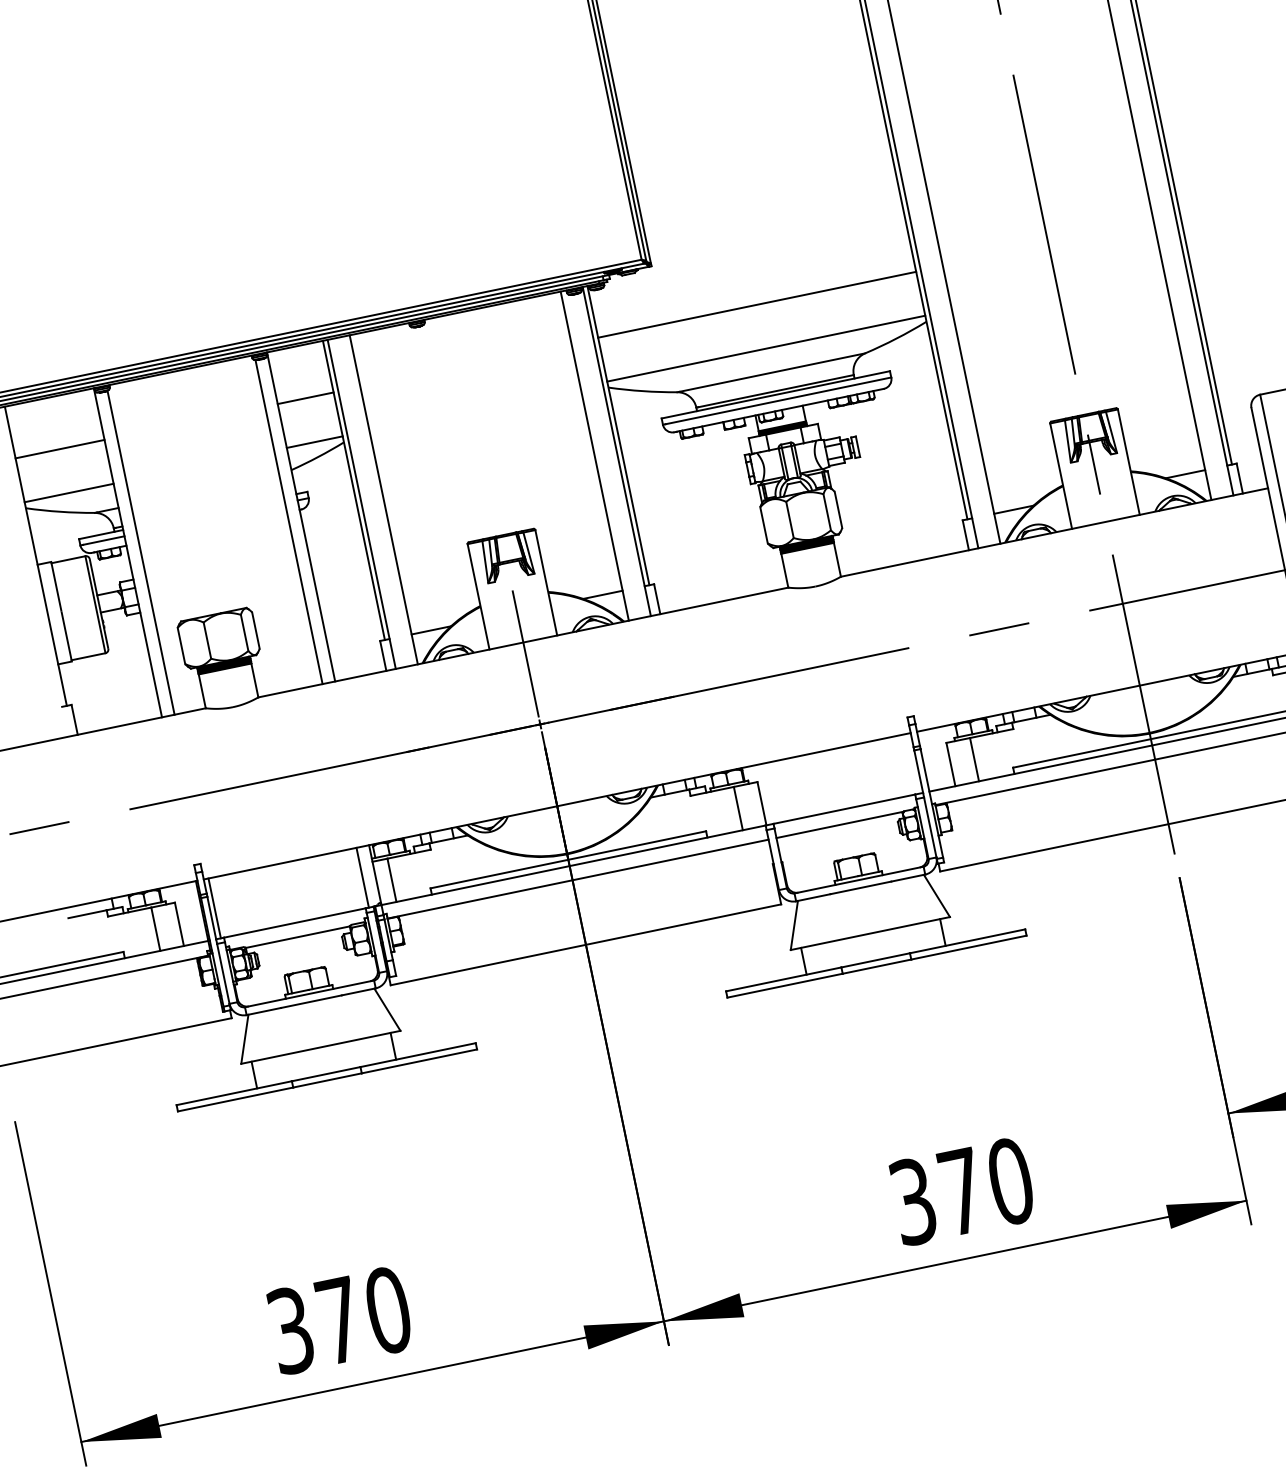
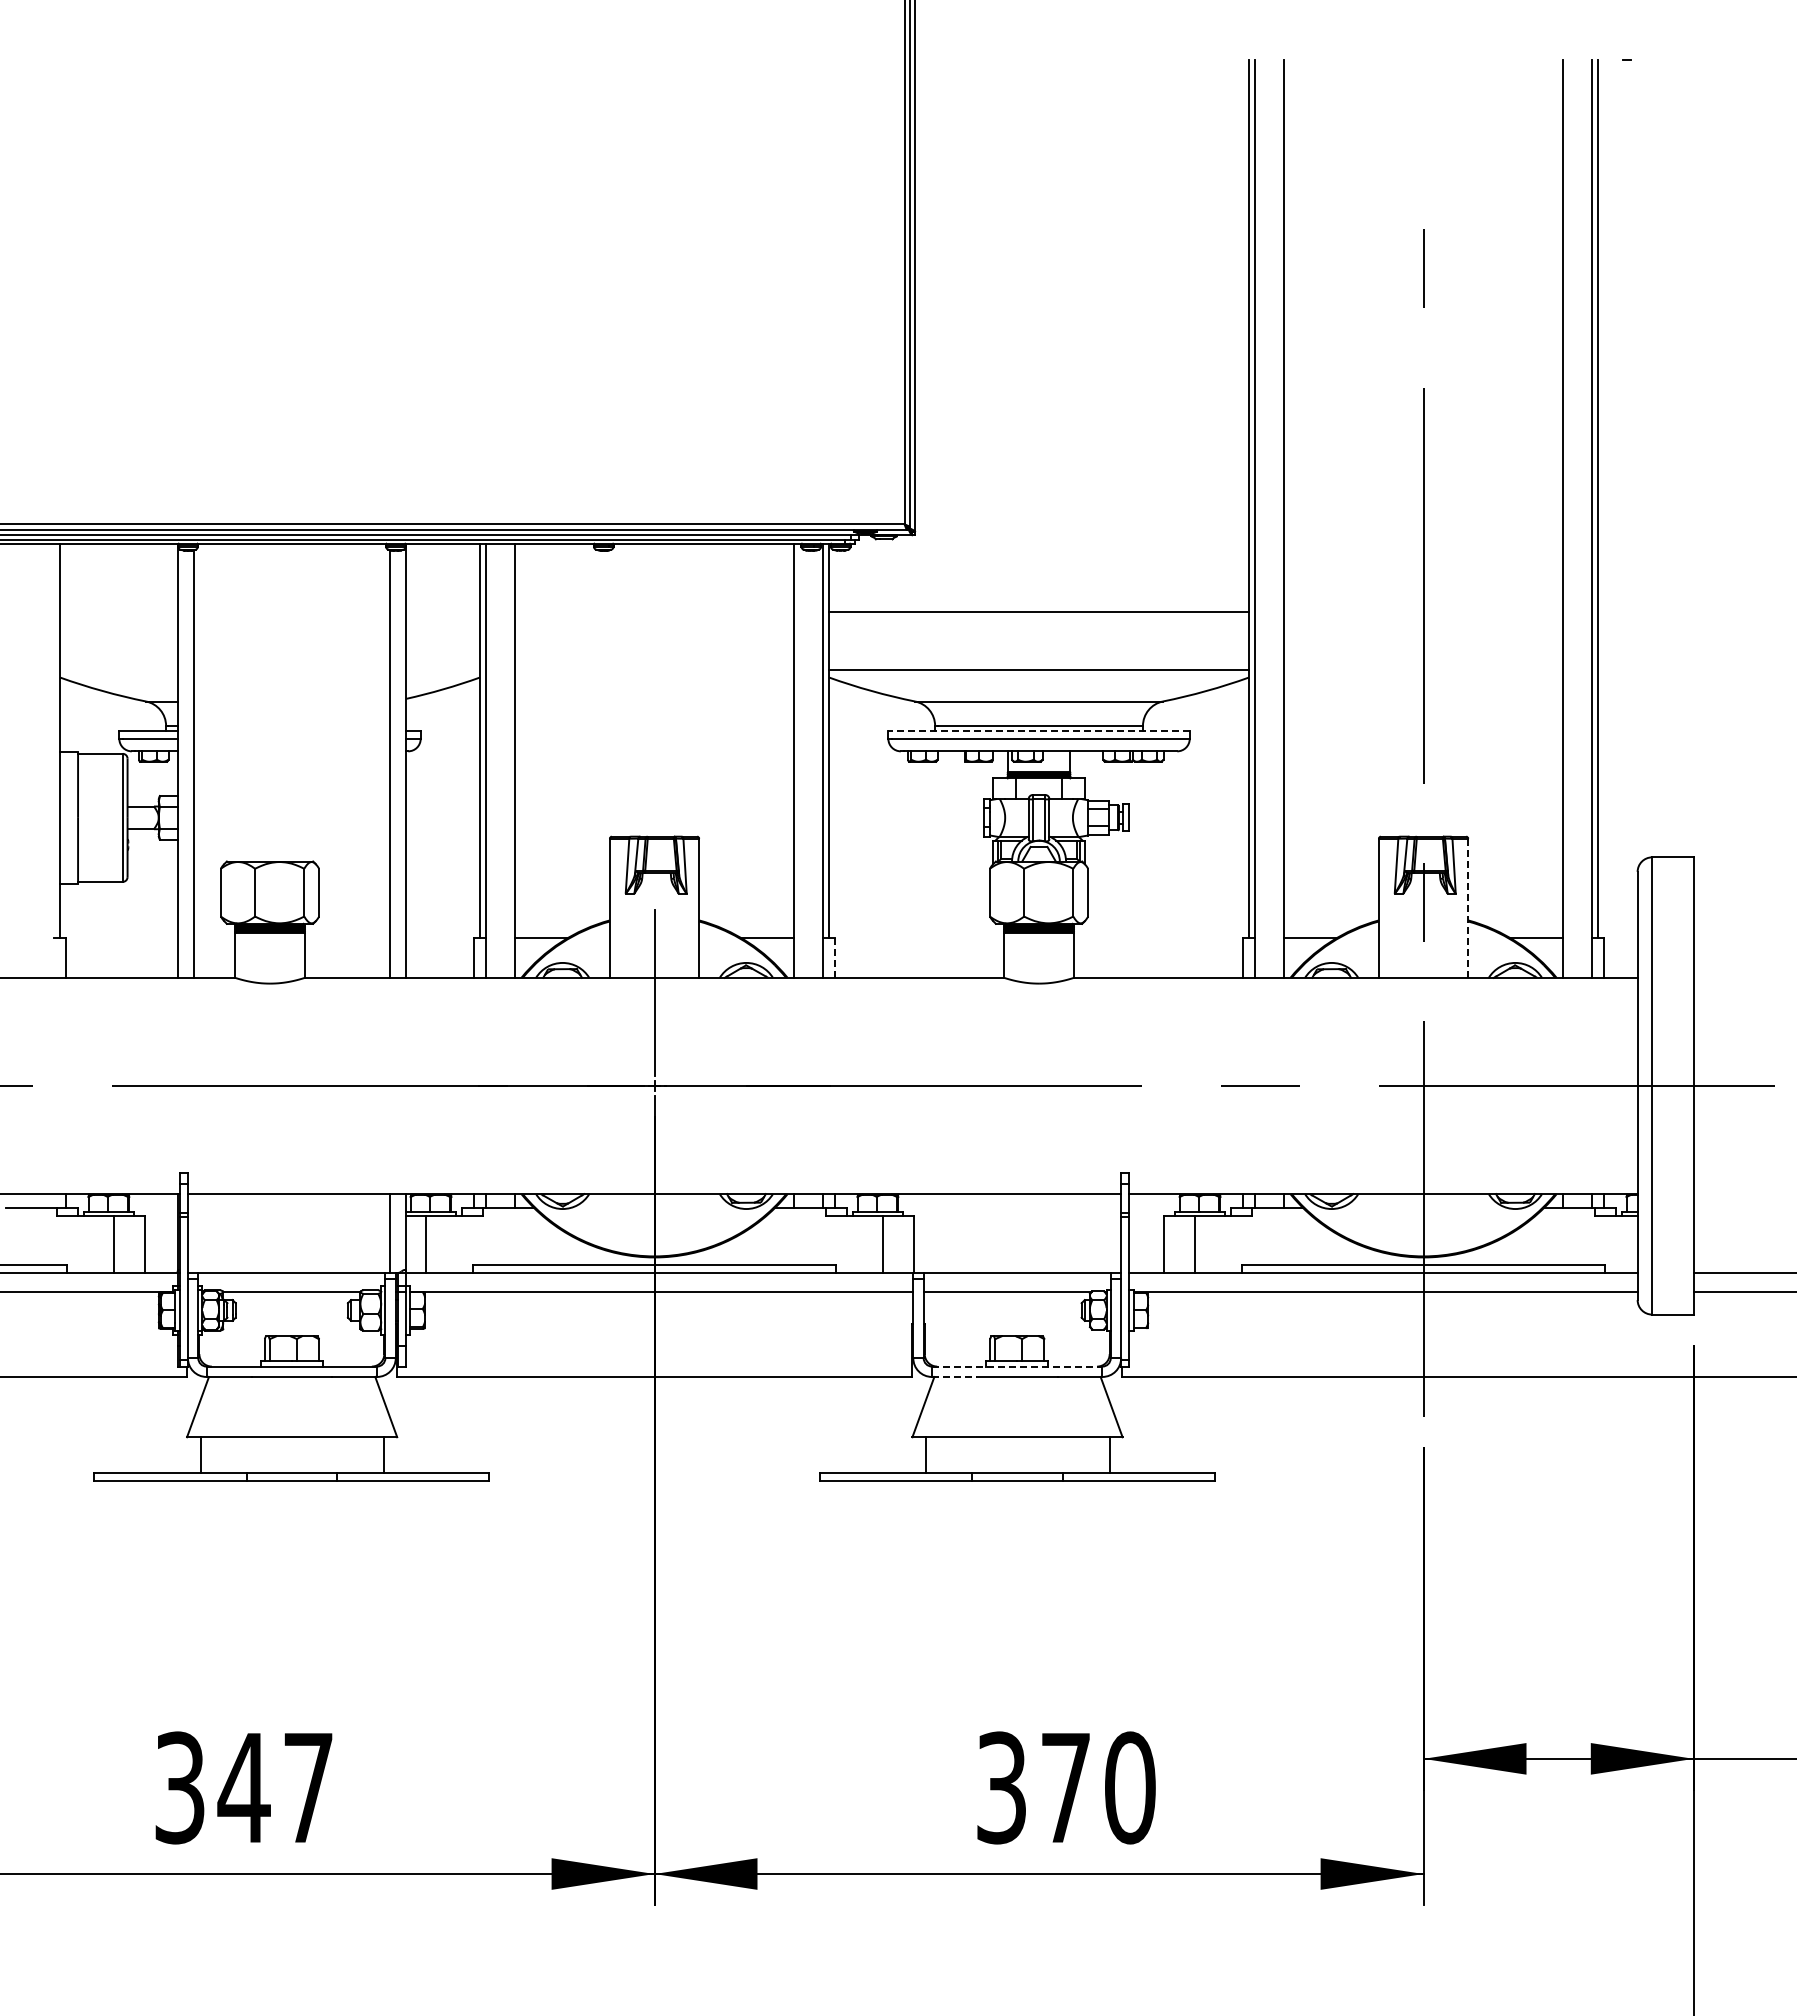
line: (776, 394) -> (1039, 730), solid -> dashed
line: (305, 398) -> (442, 611), removed
line: (314, 442) -> (442, 669), removed
line: (59, 449) -> (118, 611), removed
line: (1129, 462) -> (1468, 908), solid -> dashed
line: (68, 493) -> (118, 669), removed
line: (657, 599) -> (835, 958), solid -> dashed
line: (859, 879) -> (1017, 1366), solid -> dashed
line: (813, 897) -> (954, 1376), solid -> dashed
line: (214, 908) -> (194, 1233), removed
text: (363, 1315) -> (275, 1787), 370 -> 347

